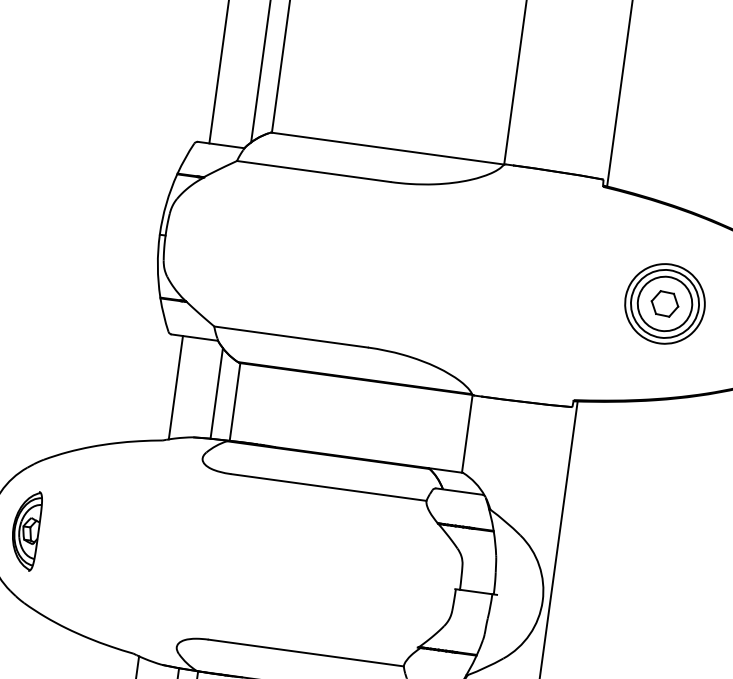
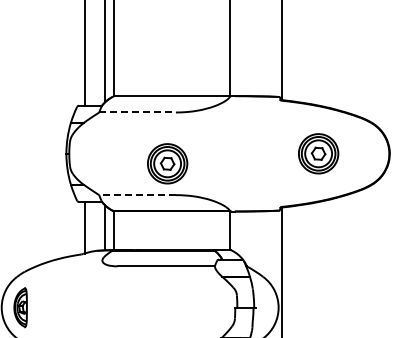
line: (315, 171) -> (138, 112), solid -> dashed
part: (359, 281) -> (167, 163), added
line: (290, 337) -> (137, 195), solid -> dashed

